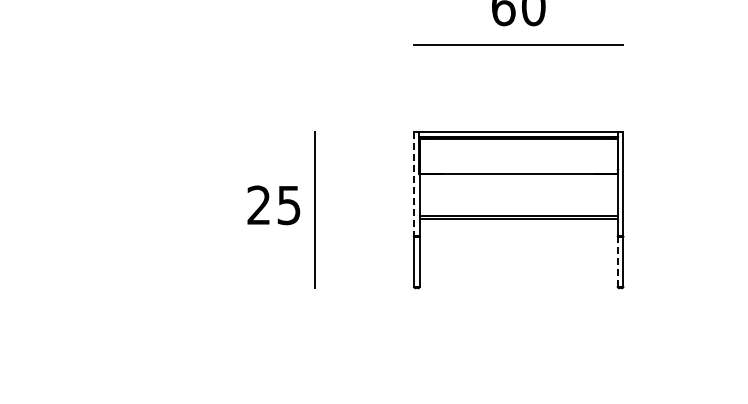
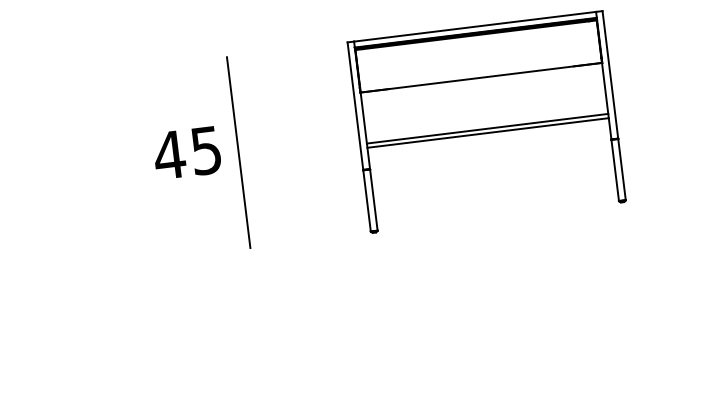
line: (414, 184) -> (355, 106), dashed -> solid
text: (258, 204) -> (168, 154), 25 -> 45
line: (617, 261) -> (614, 169), dashed -> solid

